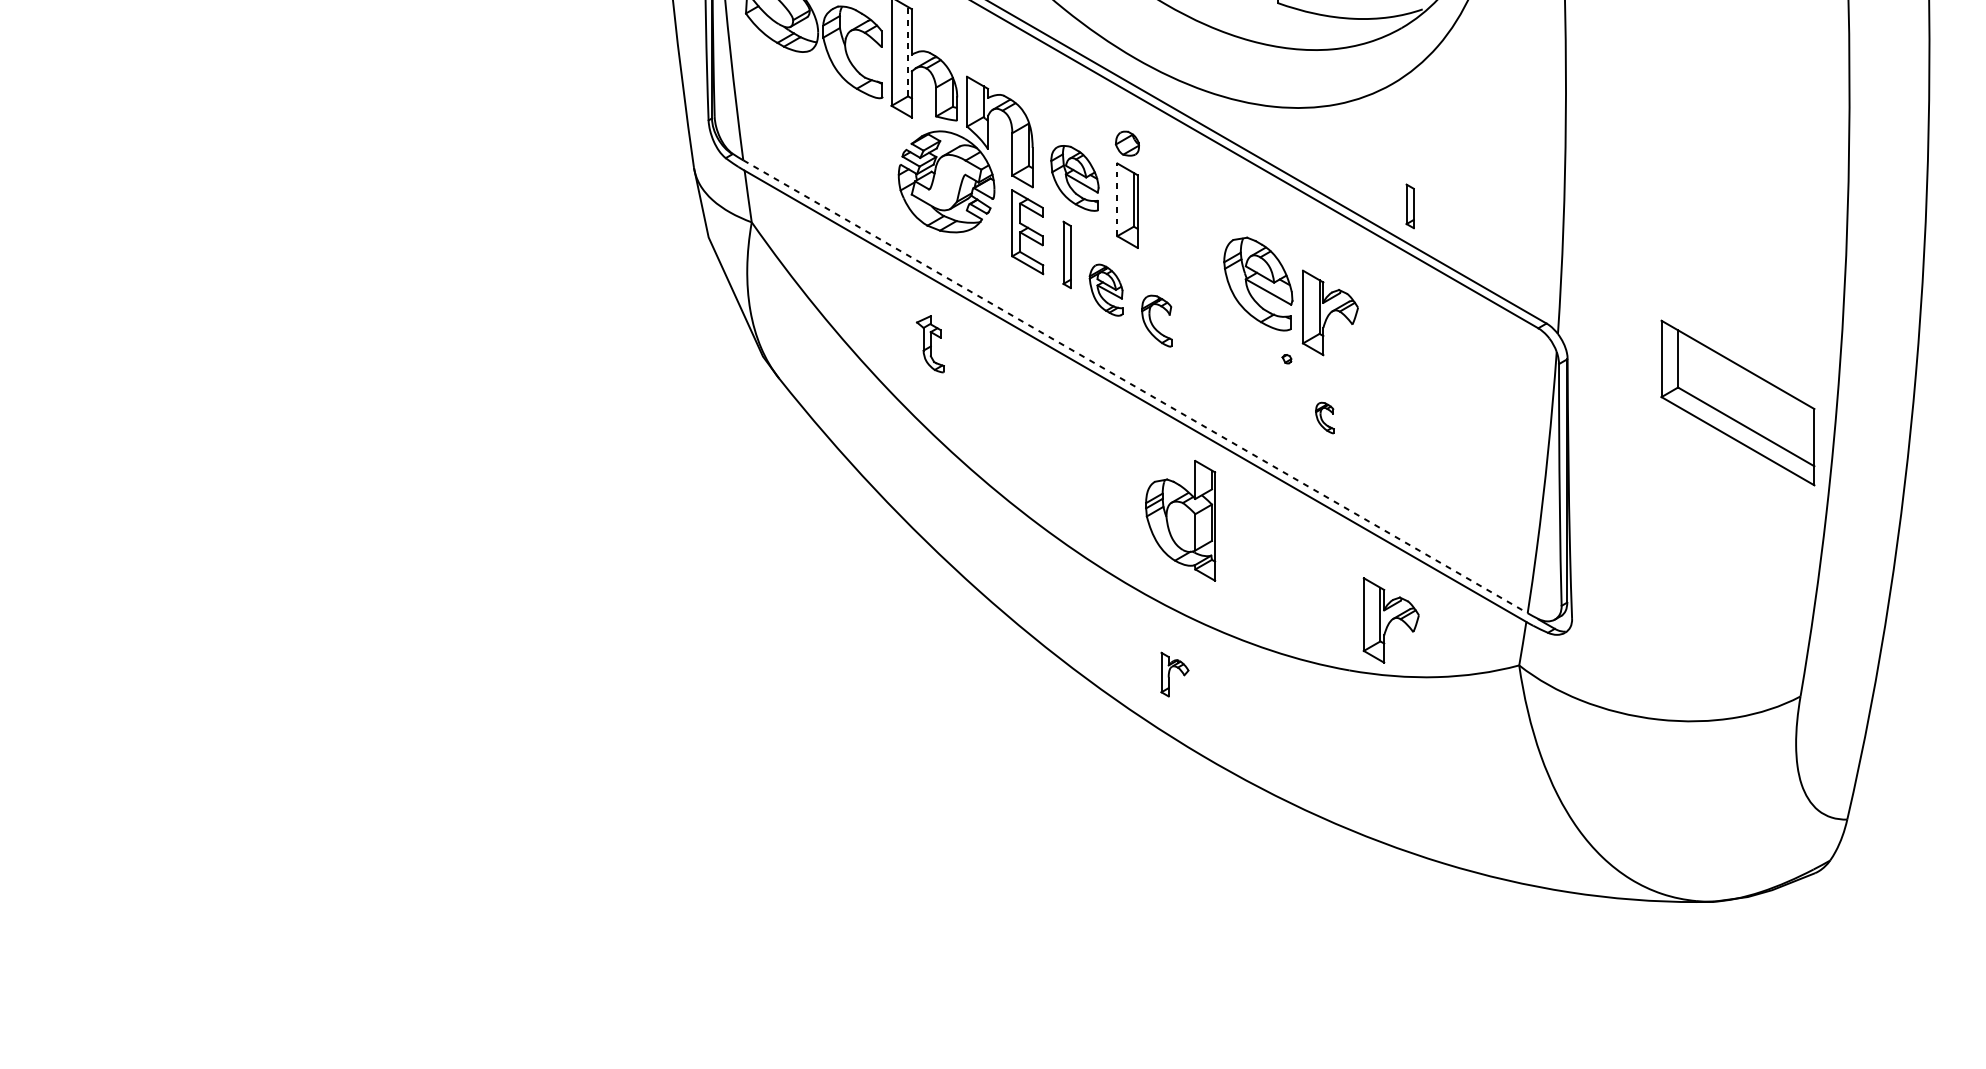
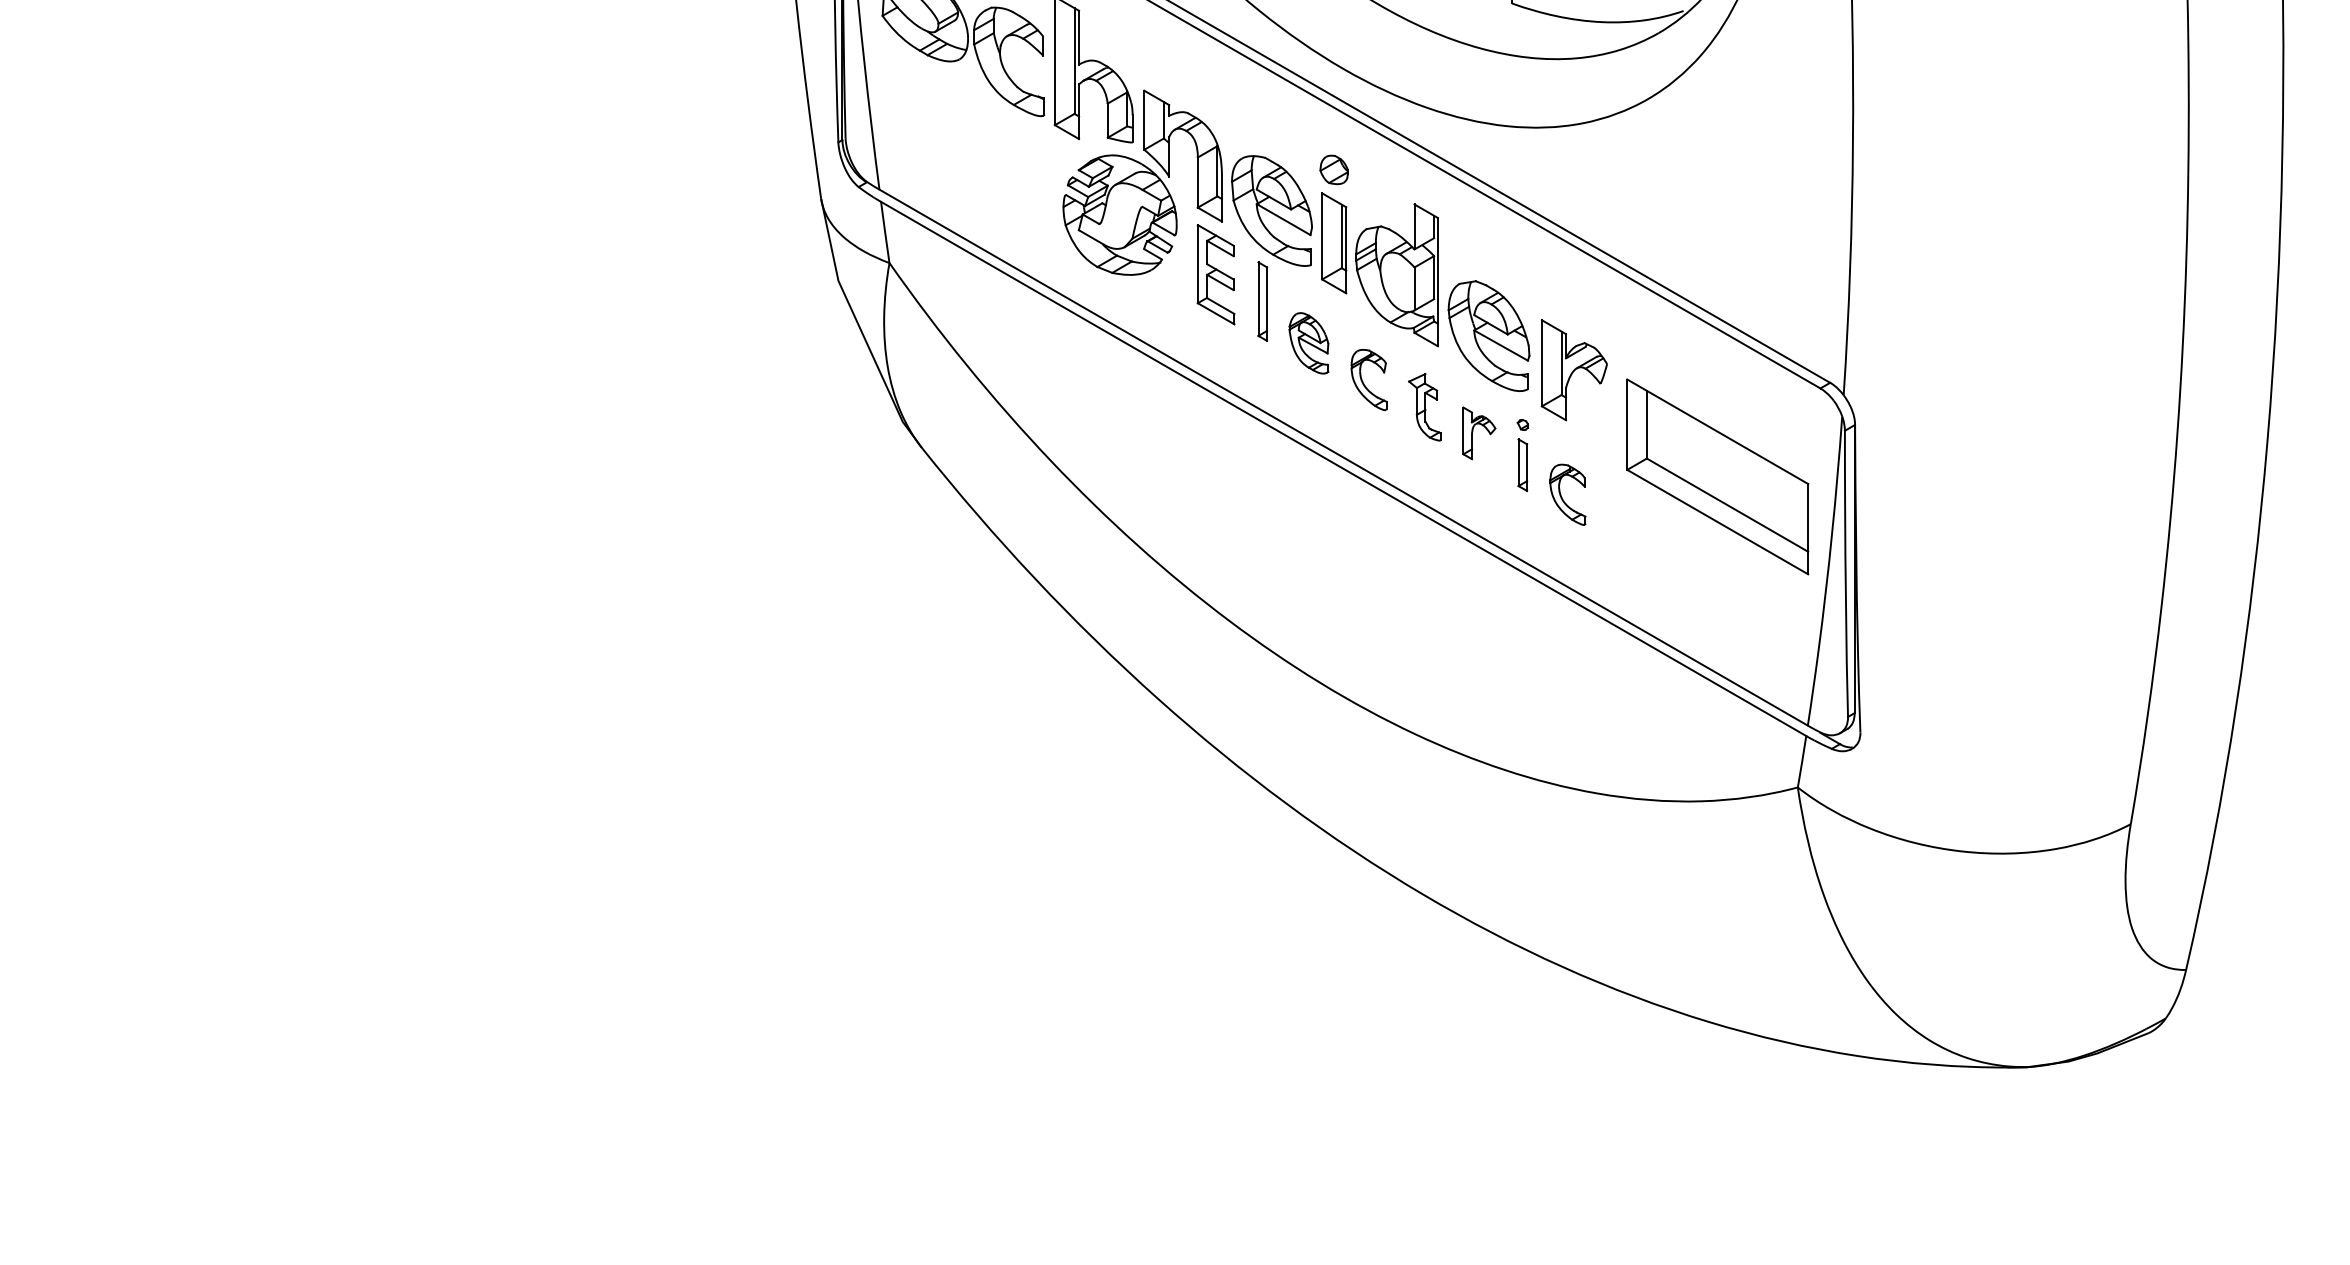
line: (908, 52) -> (1074, 61), dashed -> solid
part: (1074, 177) -> (1271, 210), size x1.43
line: (1117, 199) -> (1322, 235), dashed -> solid
part: (1409, 205) -> (1522, 464), moved
part: (930, 344) -> (1424, 407), moved
line: (1136, 386) -> (1344, 457), dashed -> solid
part: (1737, 402) -> (1717, 476), moved
part: (1324, 417) -> (1567, 494), size x1.67
part: (1180, 520) -> (1396, 275), moved
part: (1390, 620) -> (1645, 734), removed
part: (1170, 673) -> (1473, 432), moved

